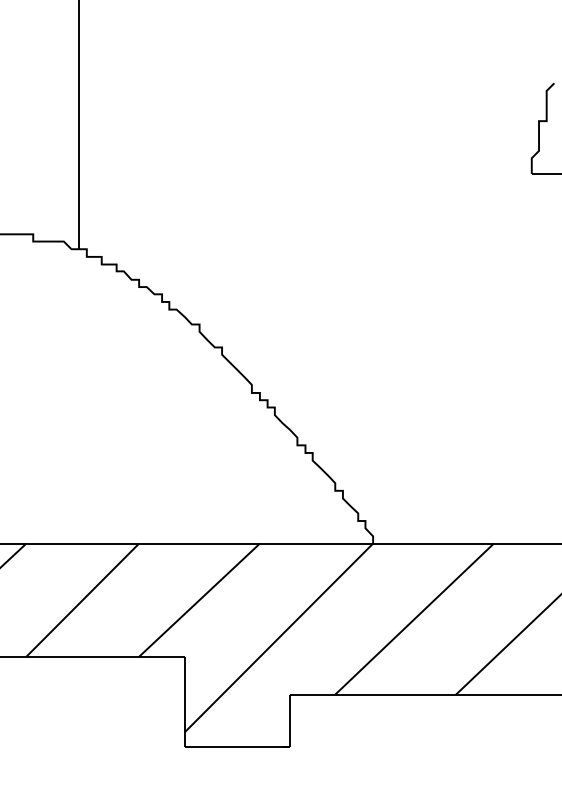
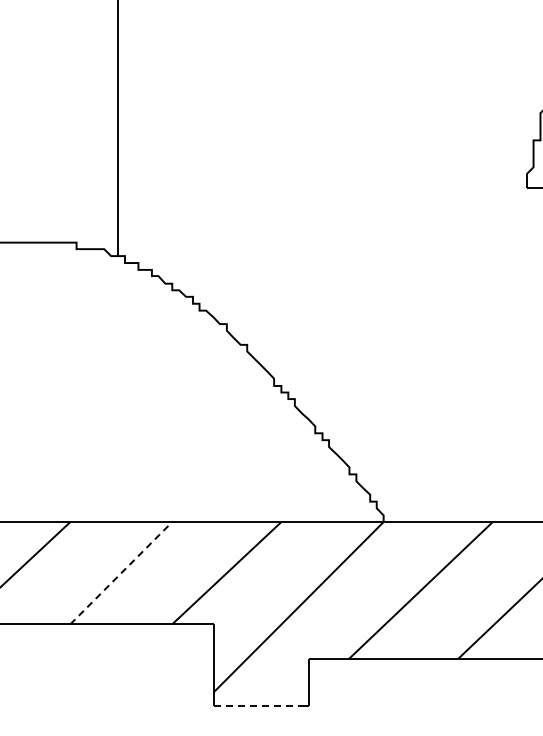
line: (82, 599) -> (121, 572), solid -> dashed
line: (237, 747) -> (261, 706), solid -> dashed

